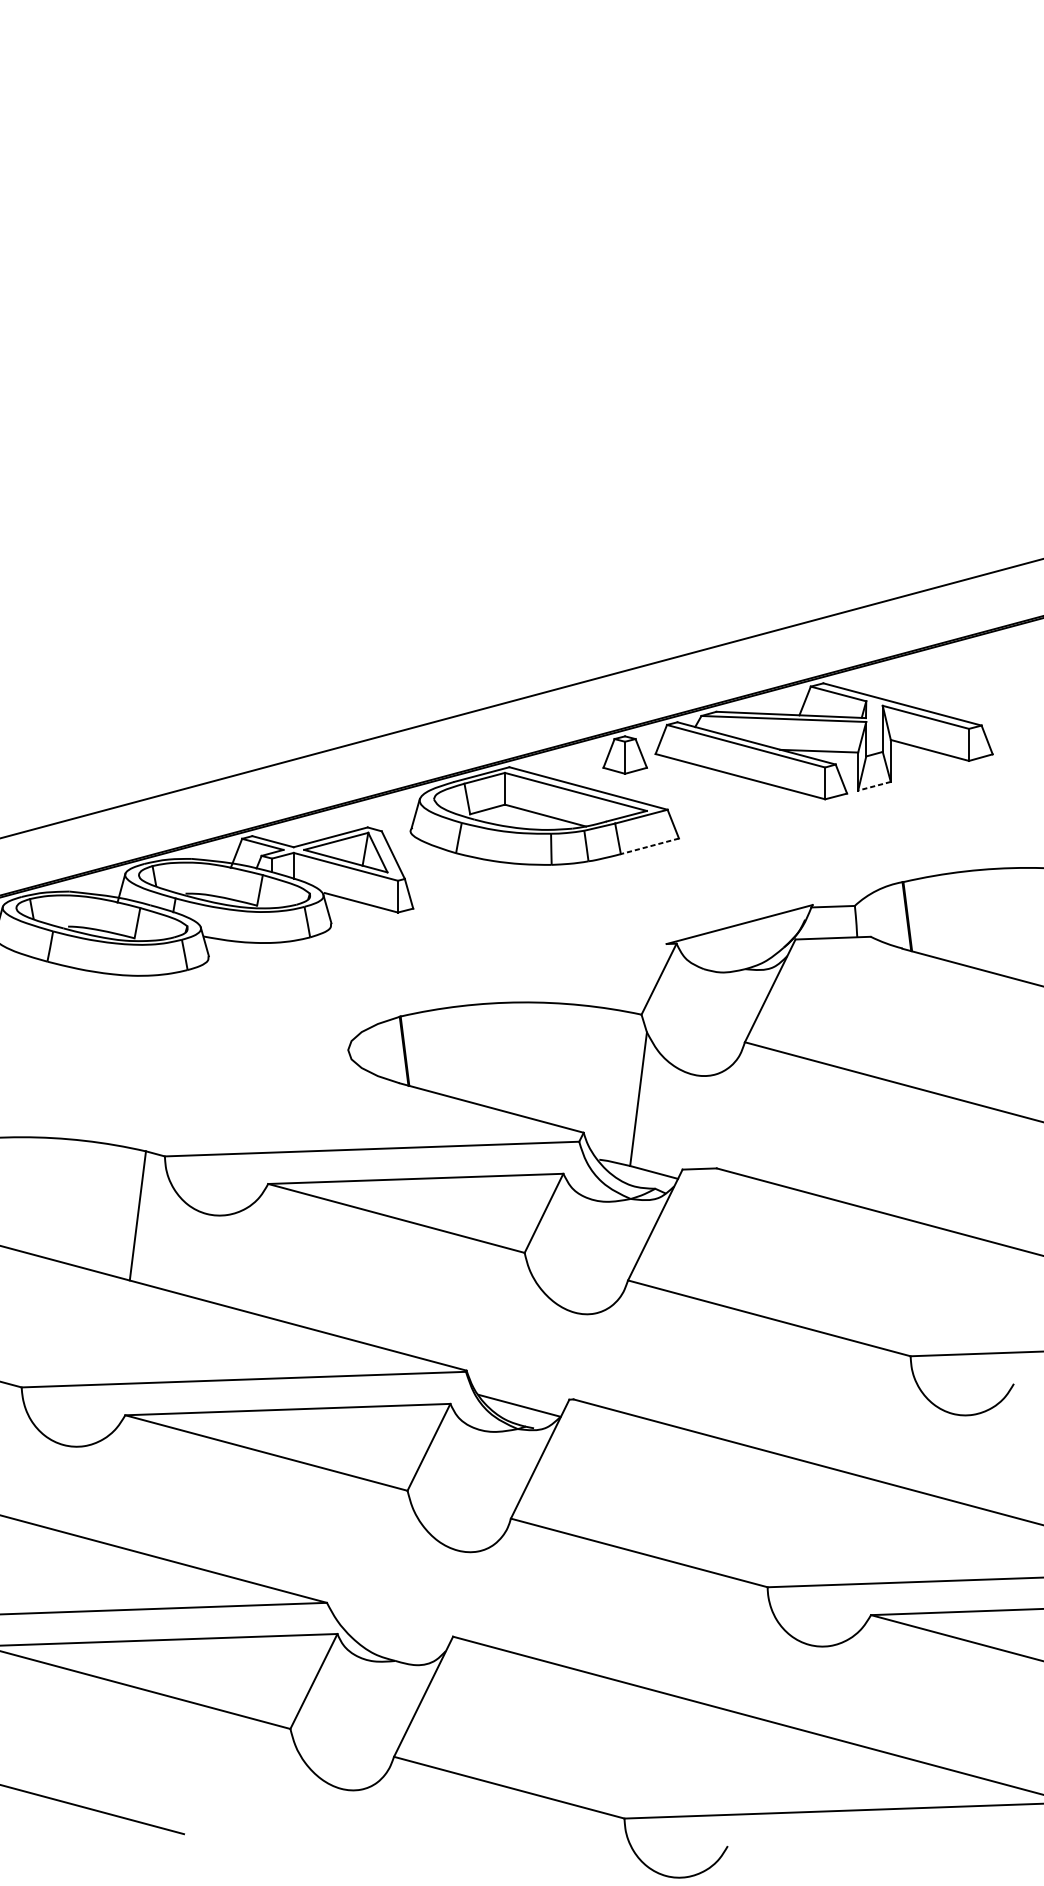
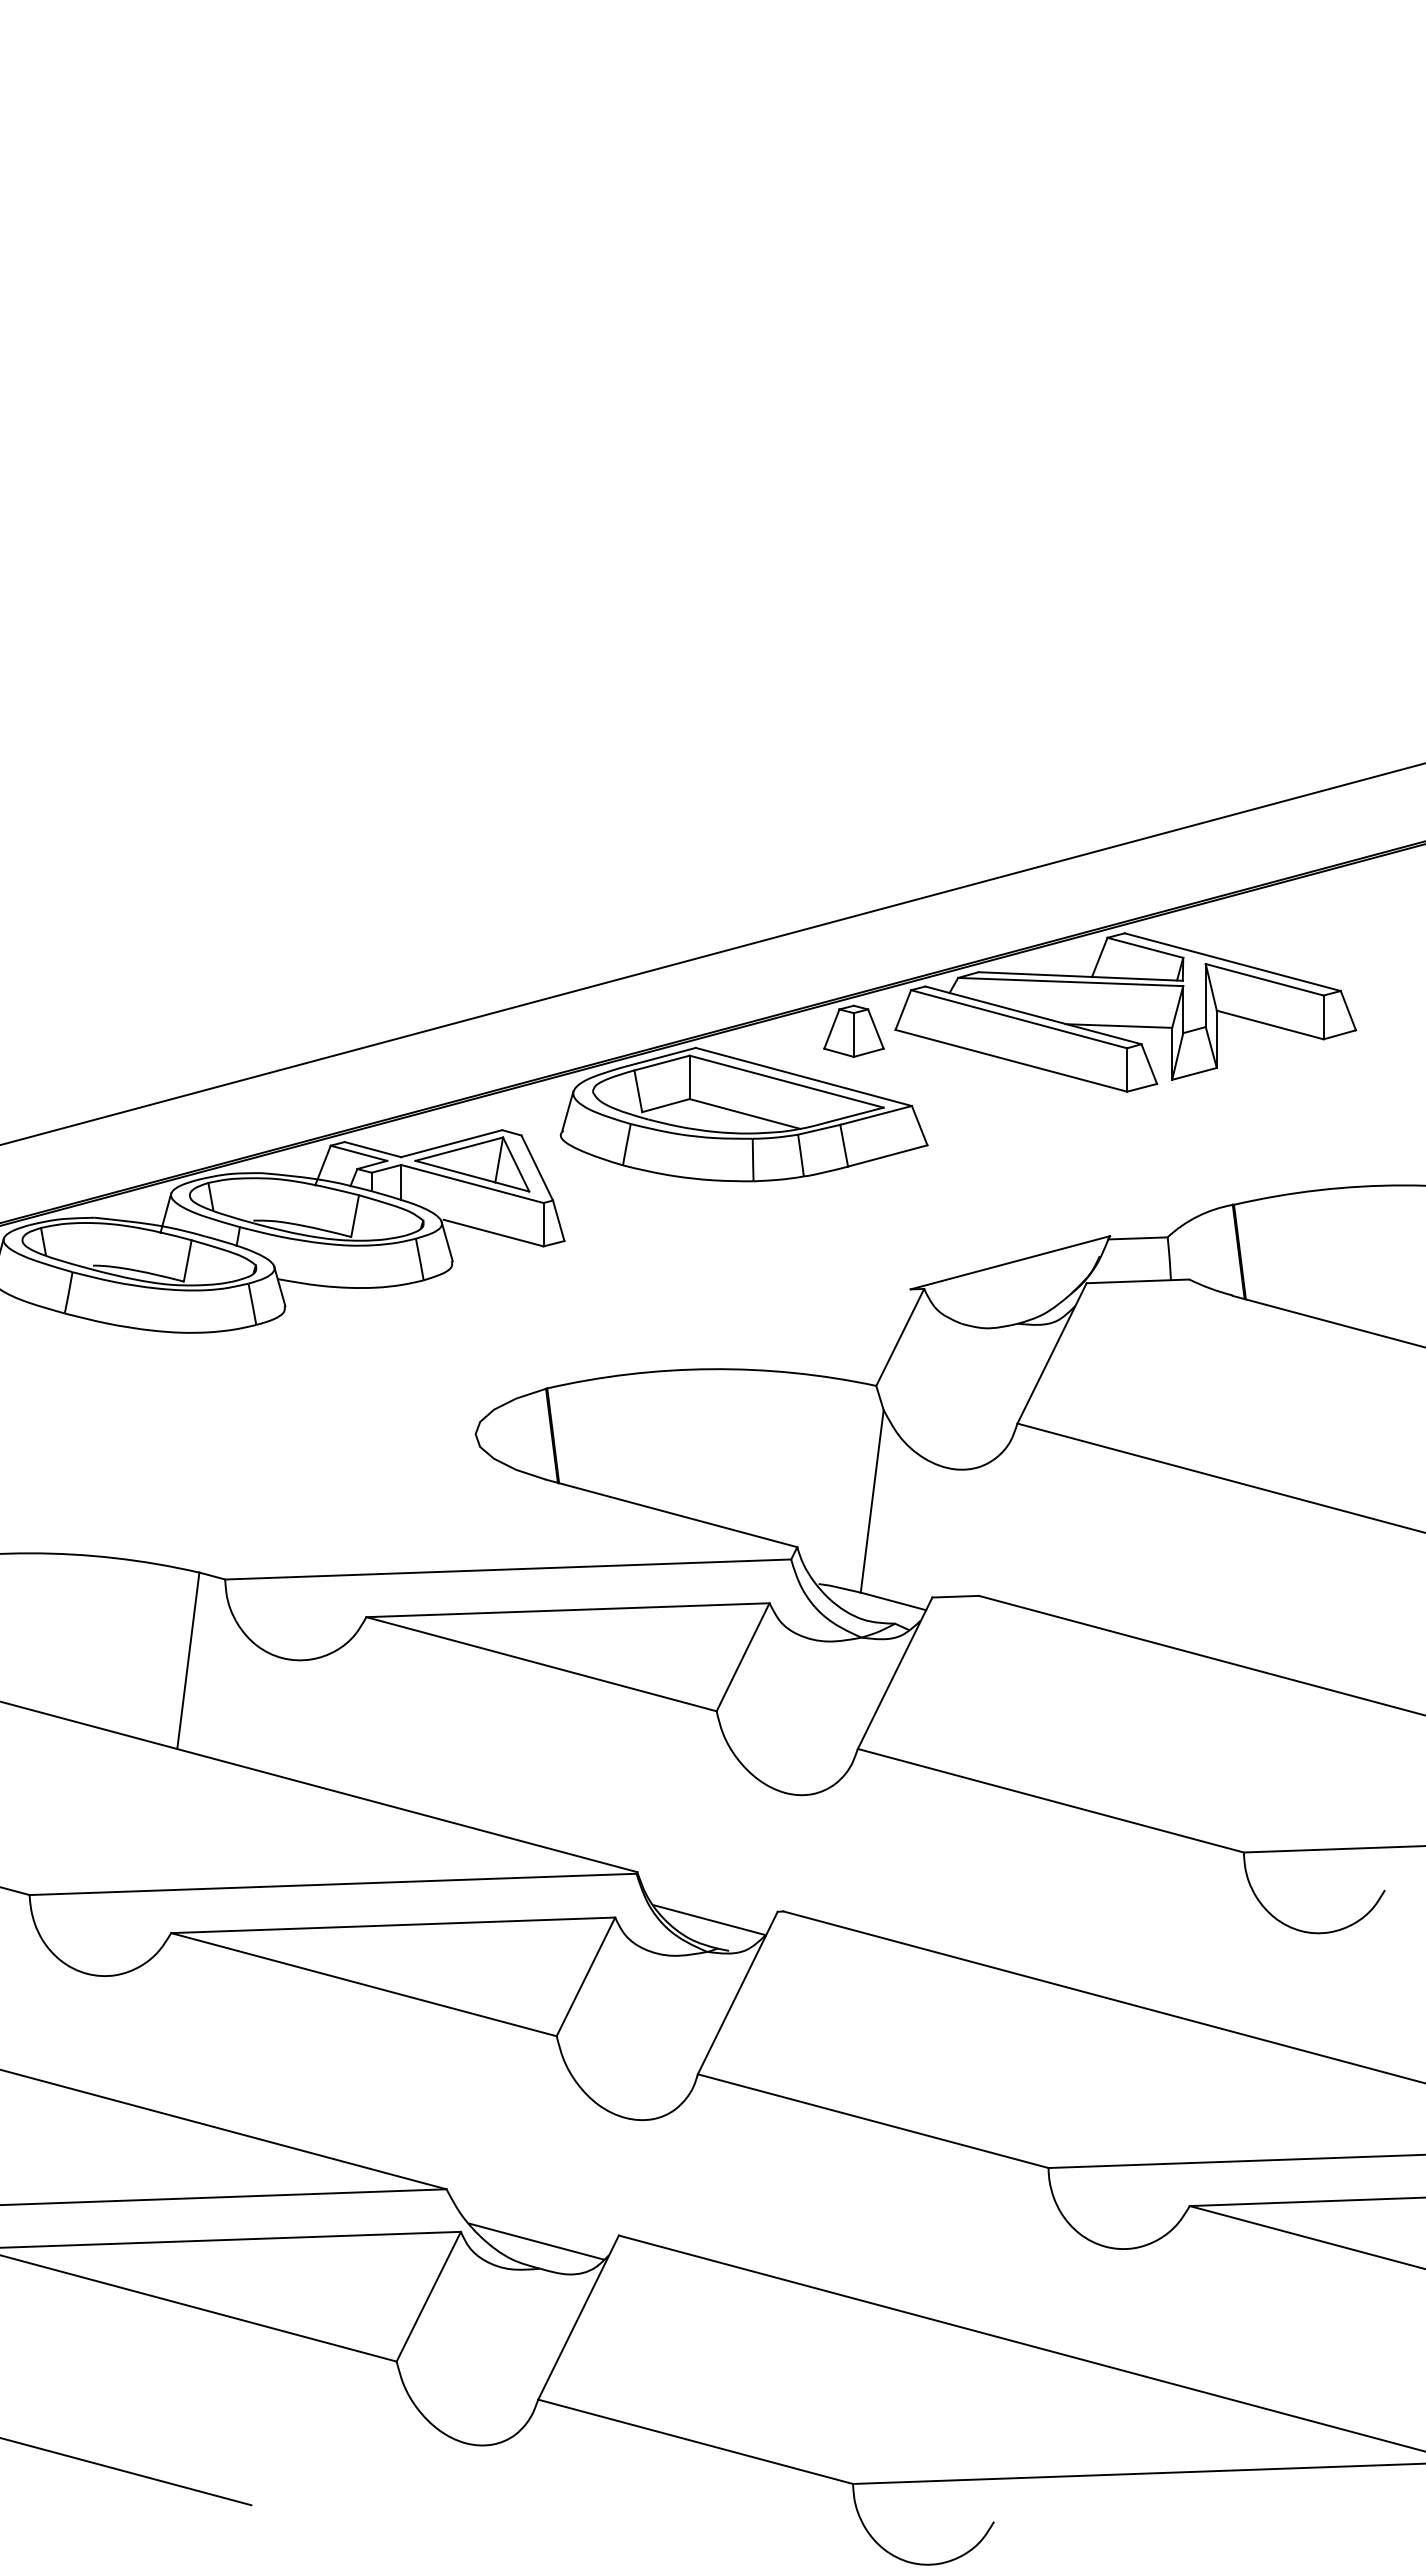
line: (874, 786) -> (1194, 1074), dashed -> solid
line: (649, 846) -> (887, 1156), dashed -> solid
line: (392, 1641) -> (536, 2241), added

